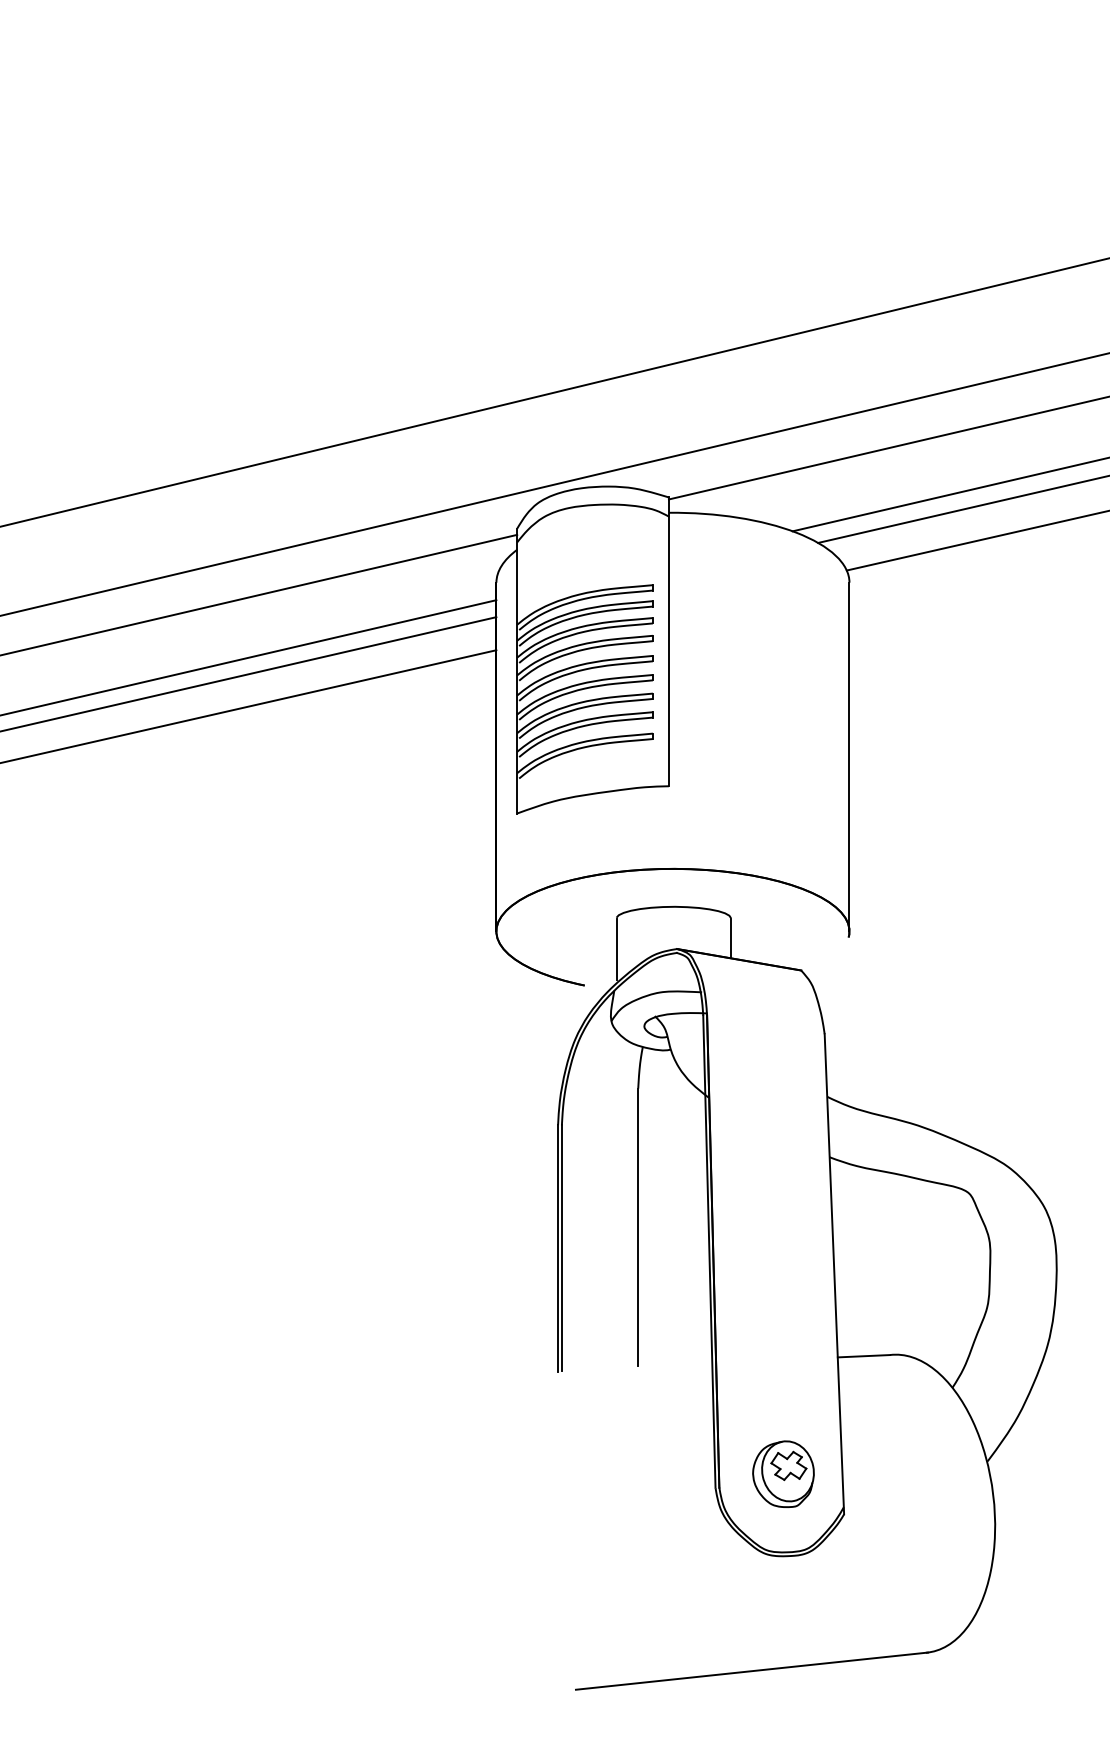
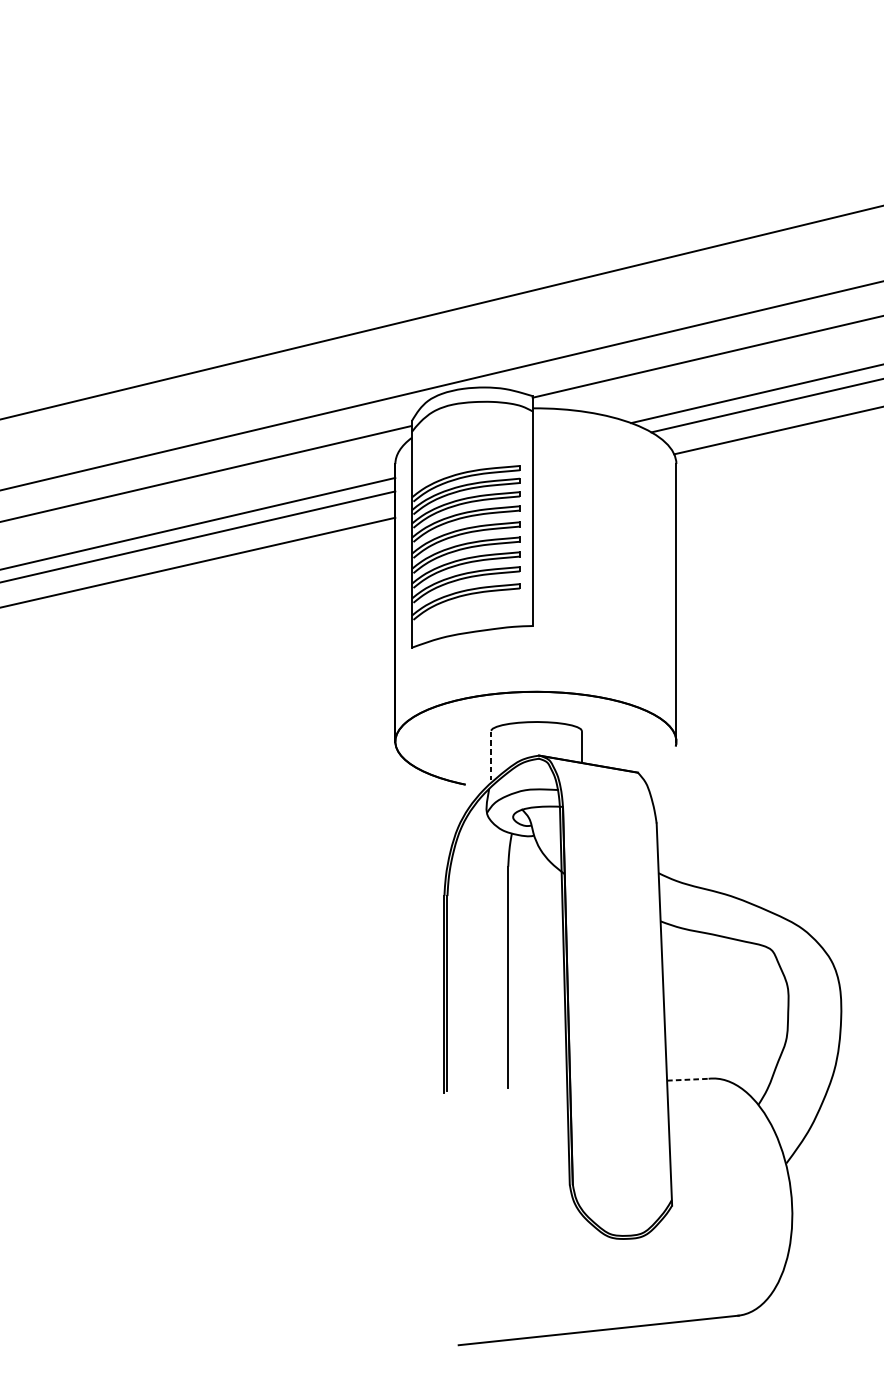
line: (616, 949) -> (490, 755), solid -> dashed
line: (864, 1356) -> (688, 1079), solid -> dashed
part: (783, 1473) -> (623, 1173), removed

